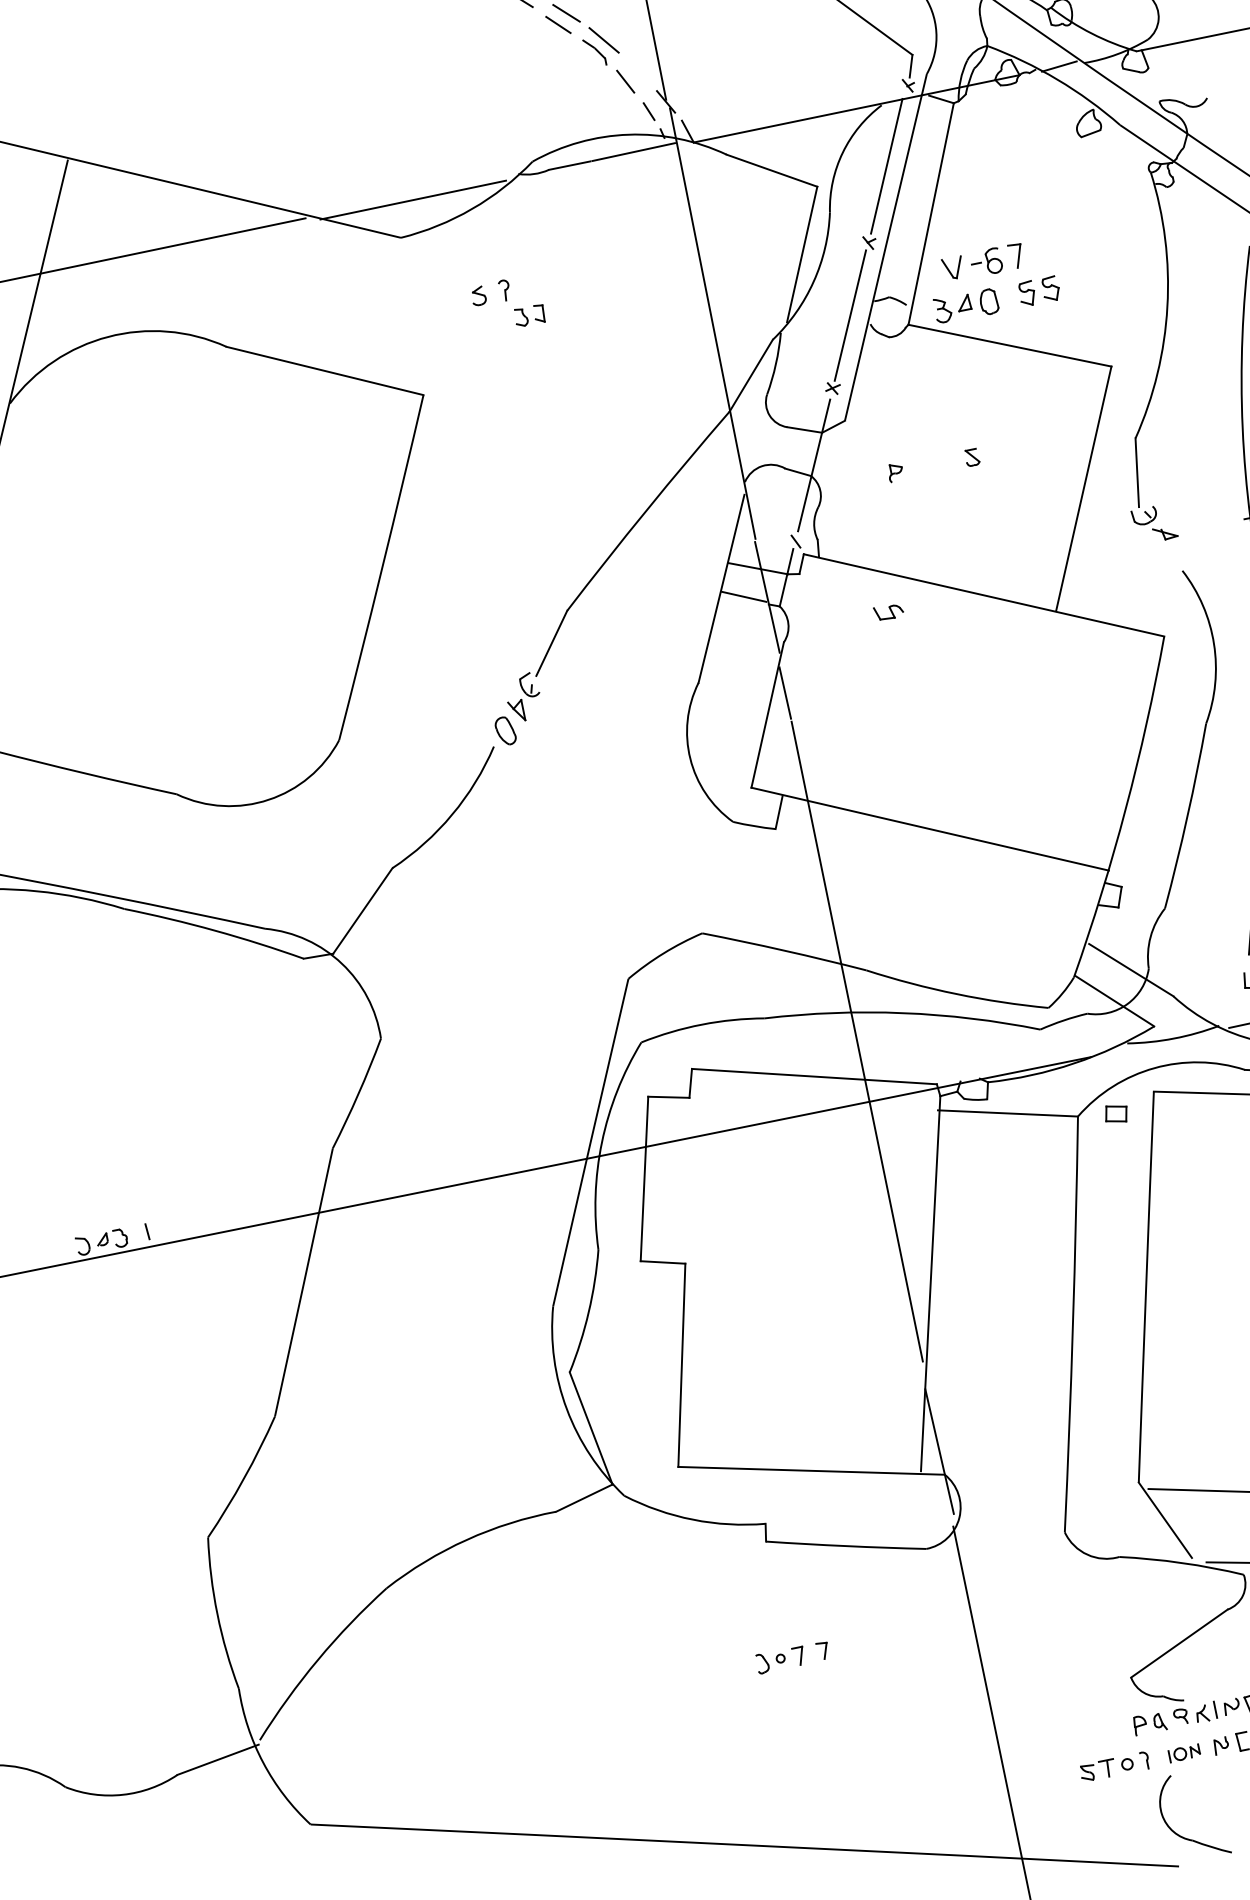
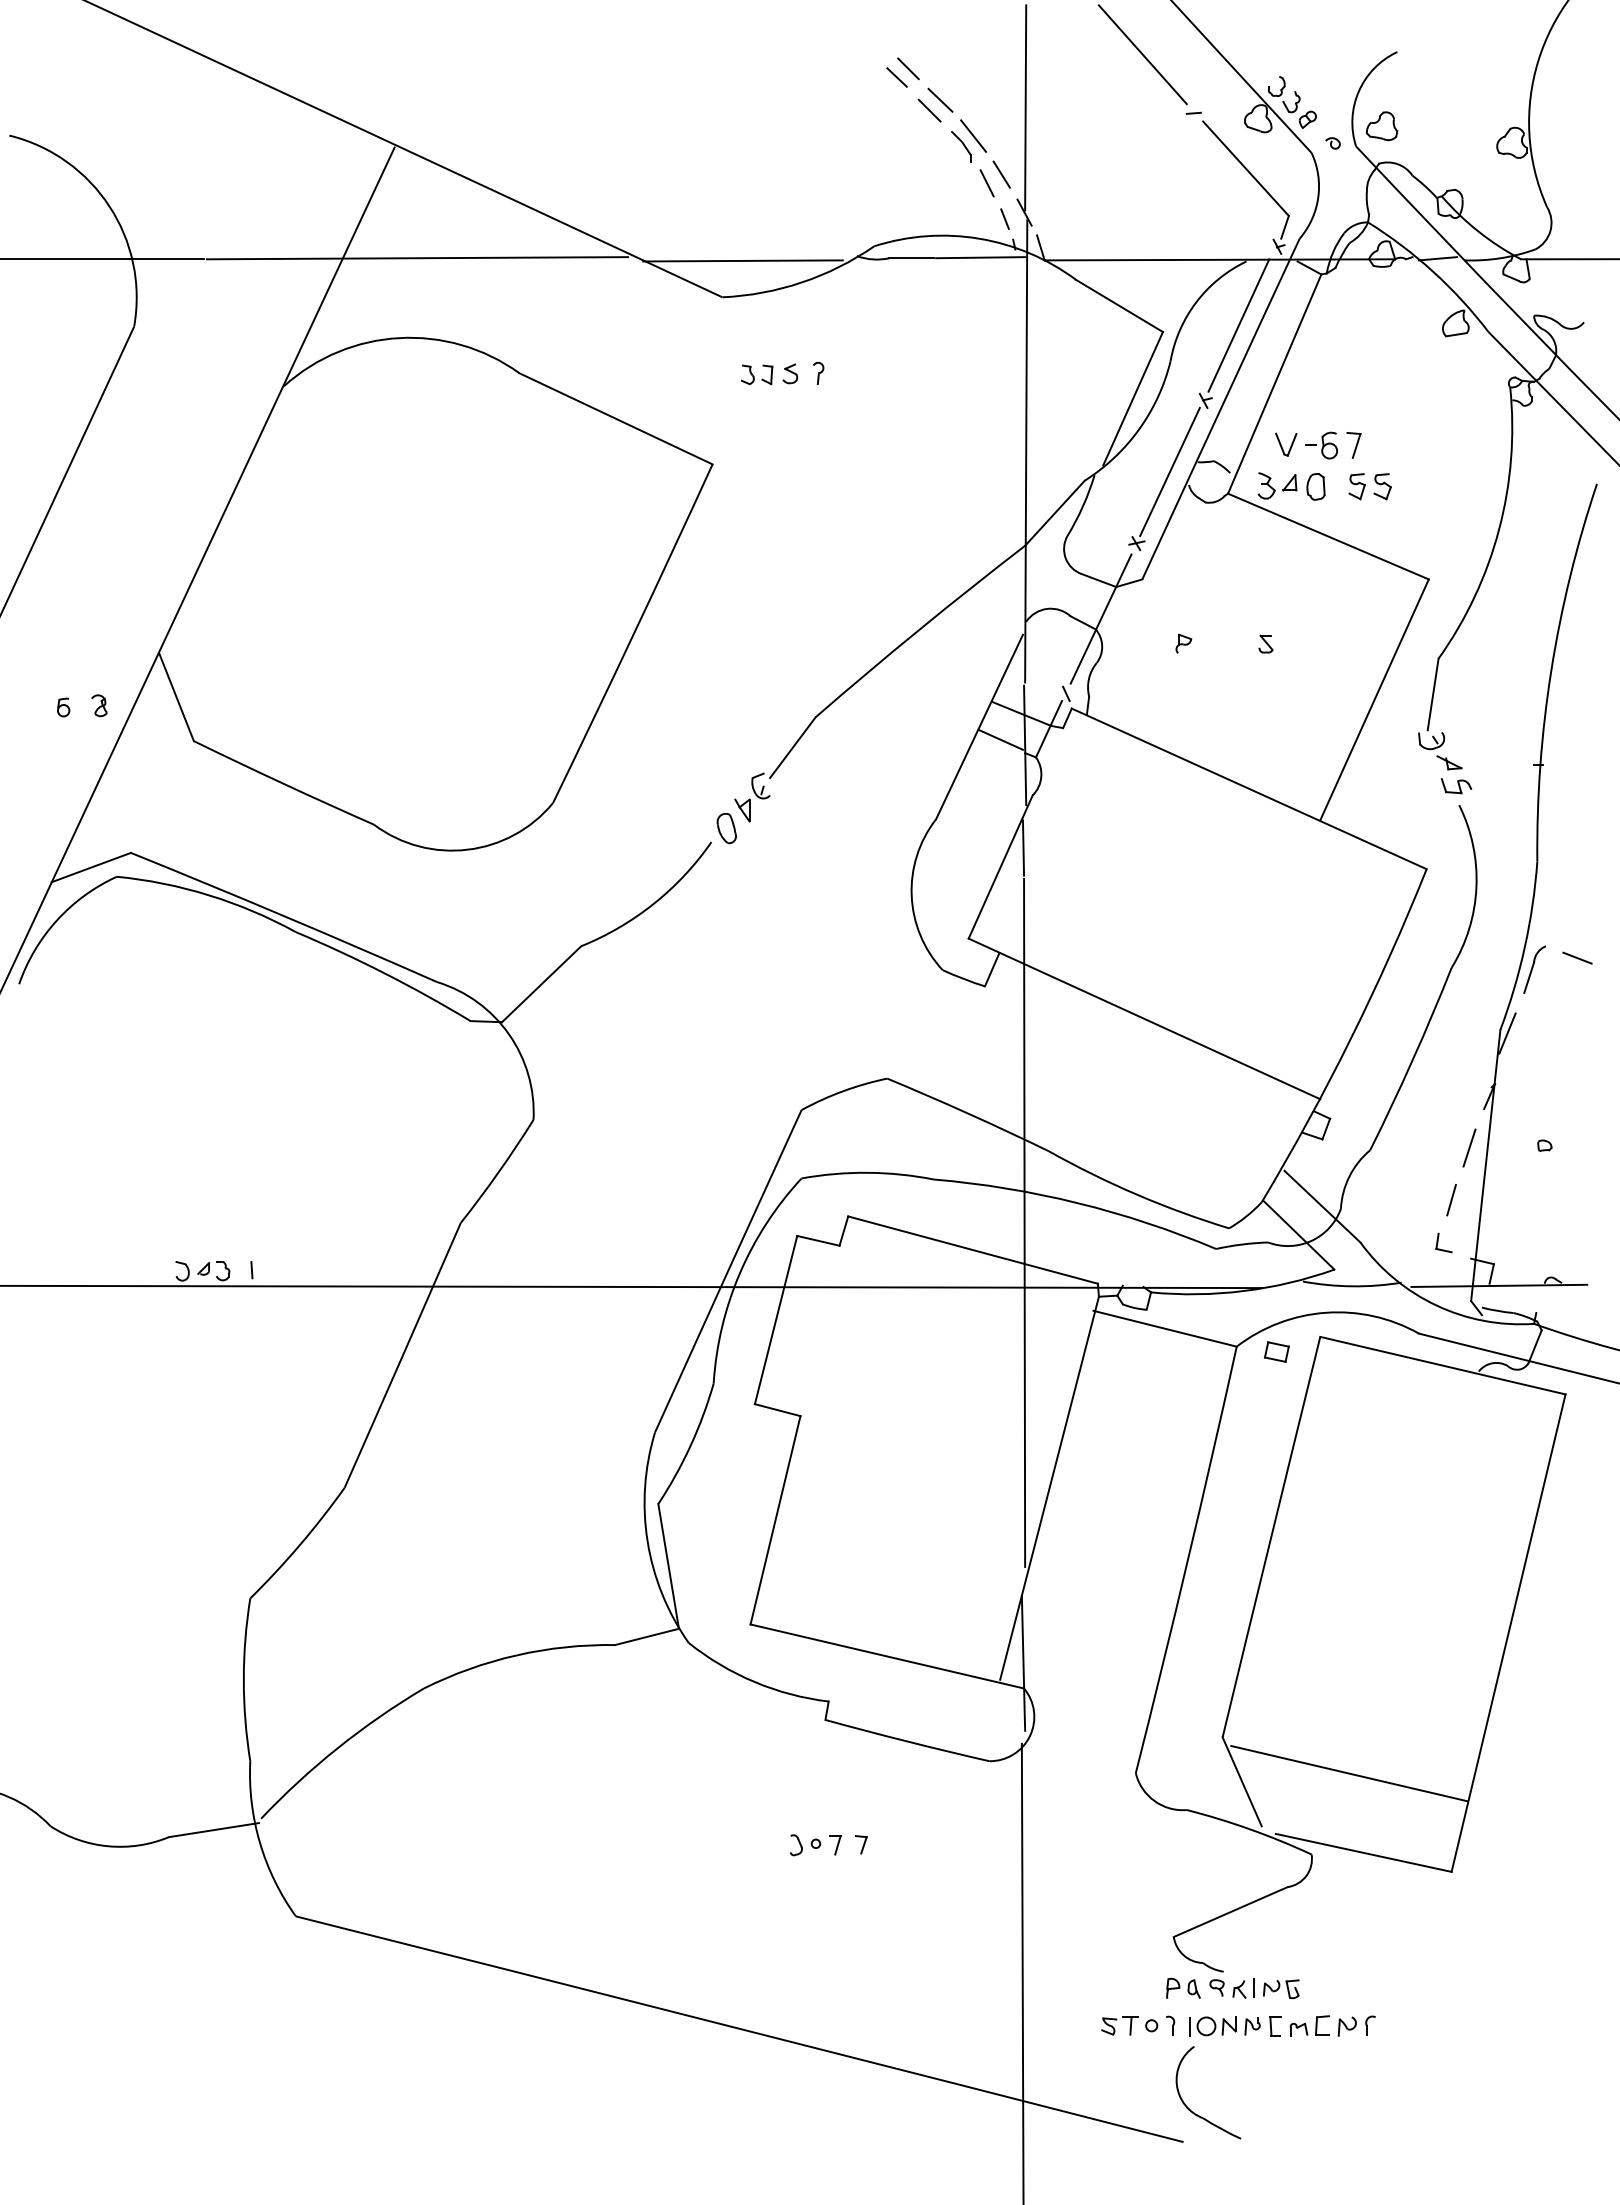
line: (637, 70) -> (1001, 174), added
part: (529, 315) -> (756, 374), moved
part: (888, 612) -> (1456, 786), moved
part: (1184, 1753) -> (1212, 2026), size x1.43

